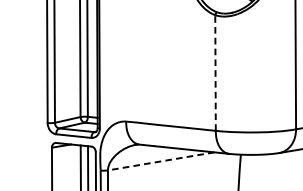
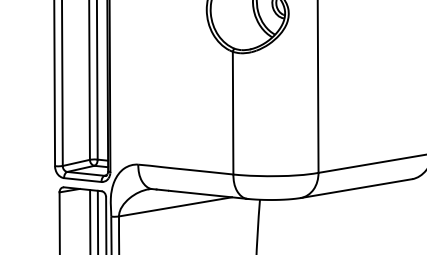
line: (215, 72) -> (233, 112), dashed -> solid
line: (161, 161) -> (175, 206), dashed -> solid

